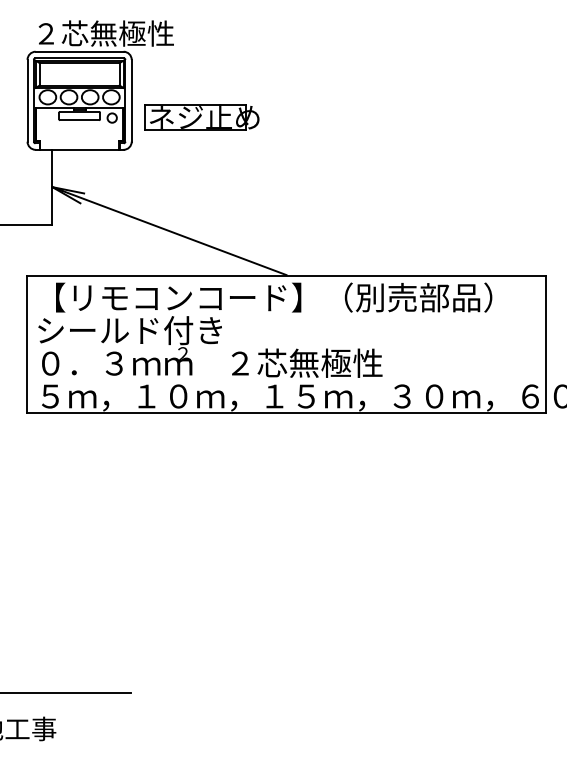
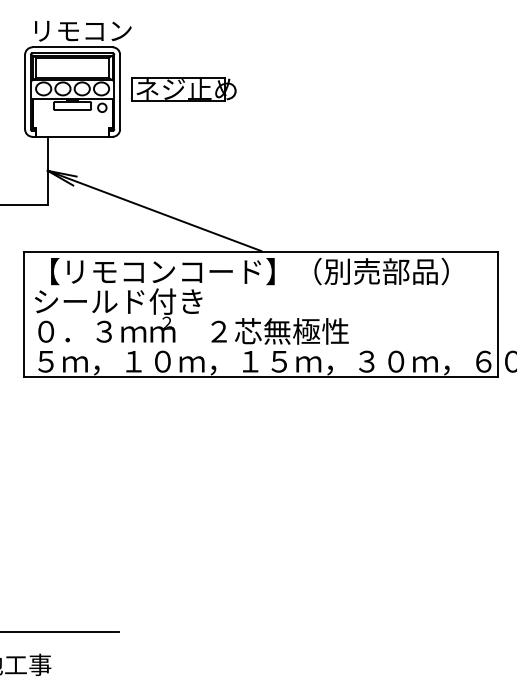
text: (105, 33) -> (96, 30), ２芯無極性 -> リモコン
part: (201, 117) -> (183, 89), moved

